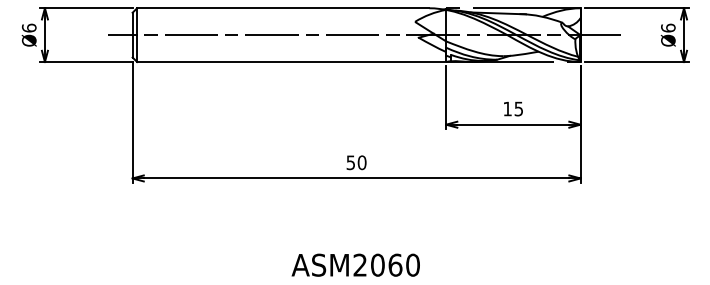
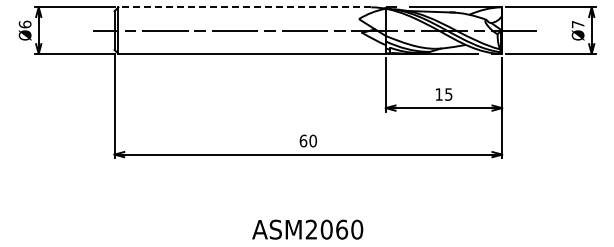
line: (282, 8) -> (244, 7), solid -> dashed
text: (667, 28) -> (577, 24), Ø6 -> Ø7
text: (350, 162) -> (303, 140), 50 -> 60

